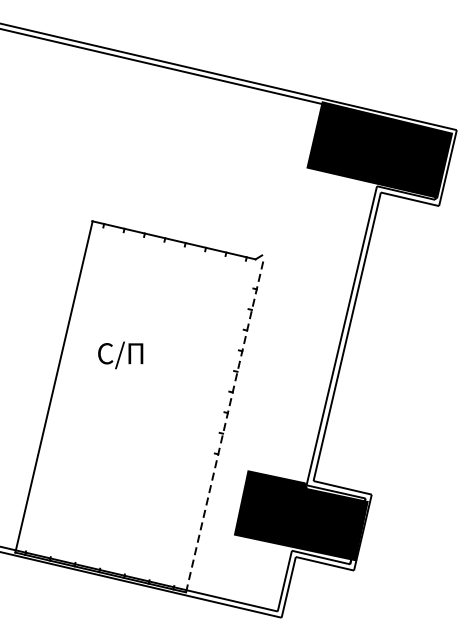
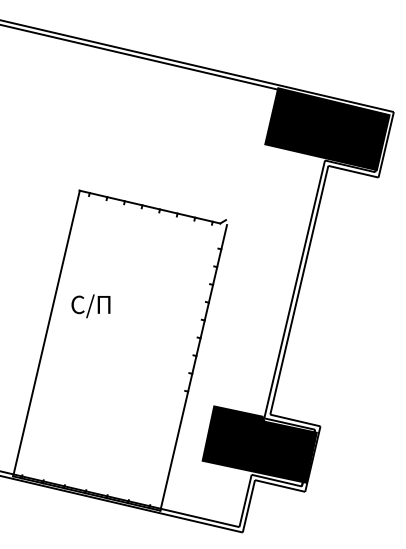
text: (120, 355) -> (90, 306), moved
line: (224, 426) -> (193, 367), dashed -> solid

